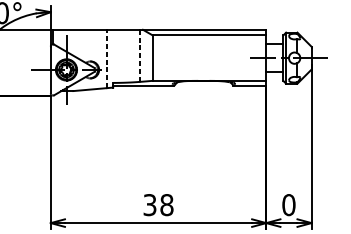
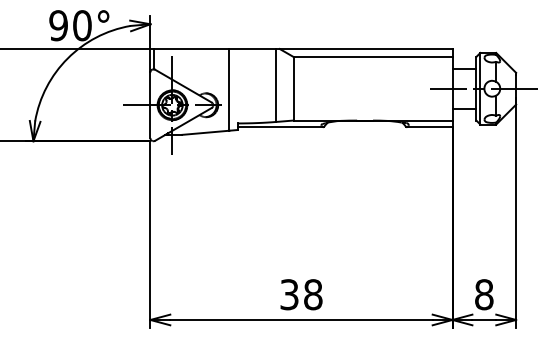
line: (140, 55) -> (276, 84), dashed -> solid
line: (107, 58) -> (229, 89), dashed -> solid
text: (289, 204) -> (484, 294), 0 -> 8

